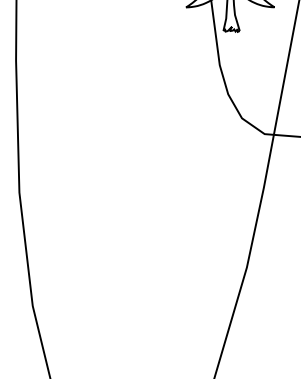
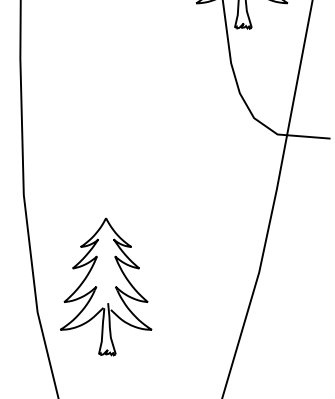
part: (99, 282) -> (106, 287), added

